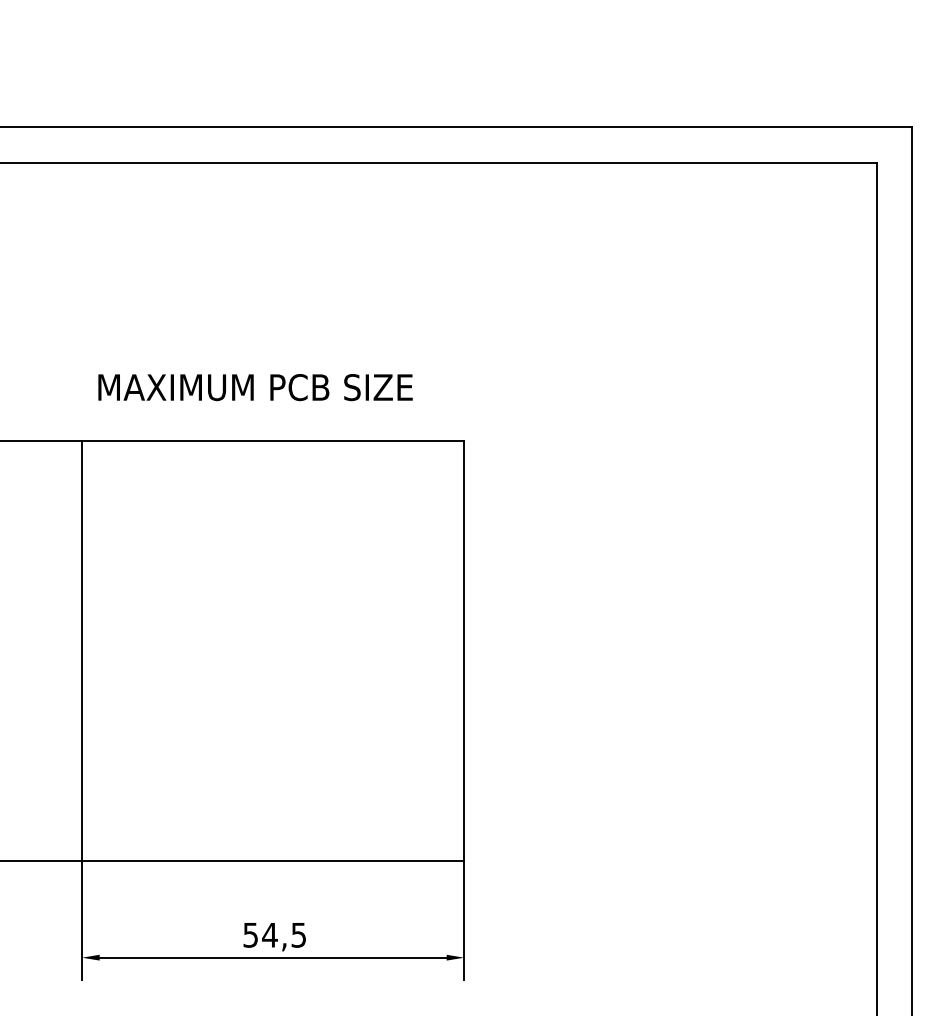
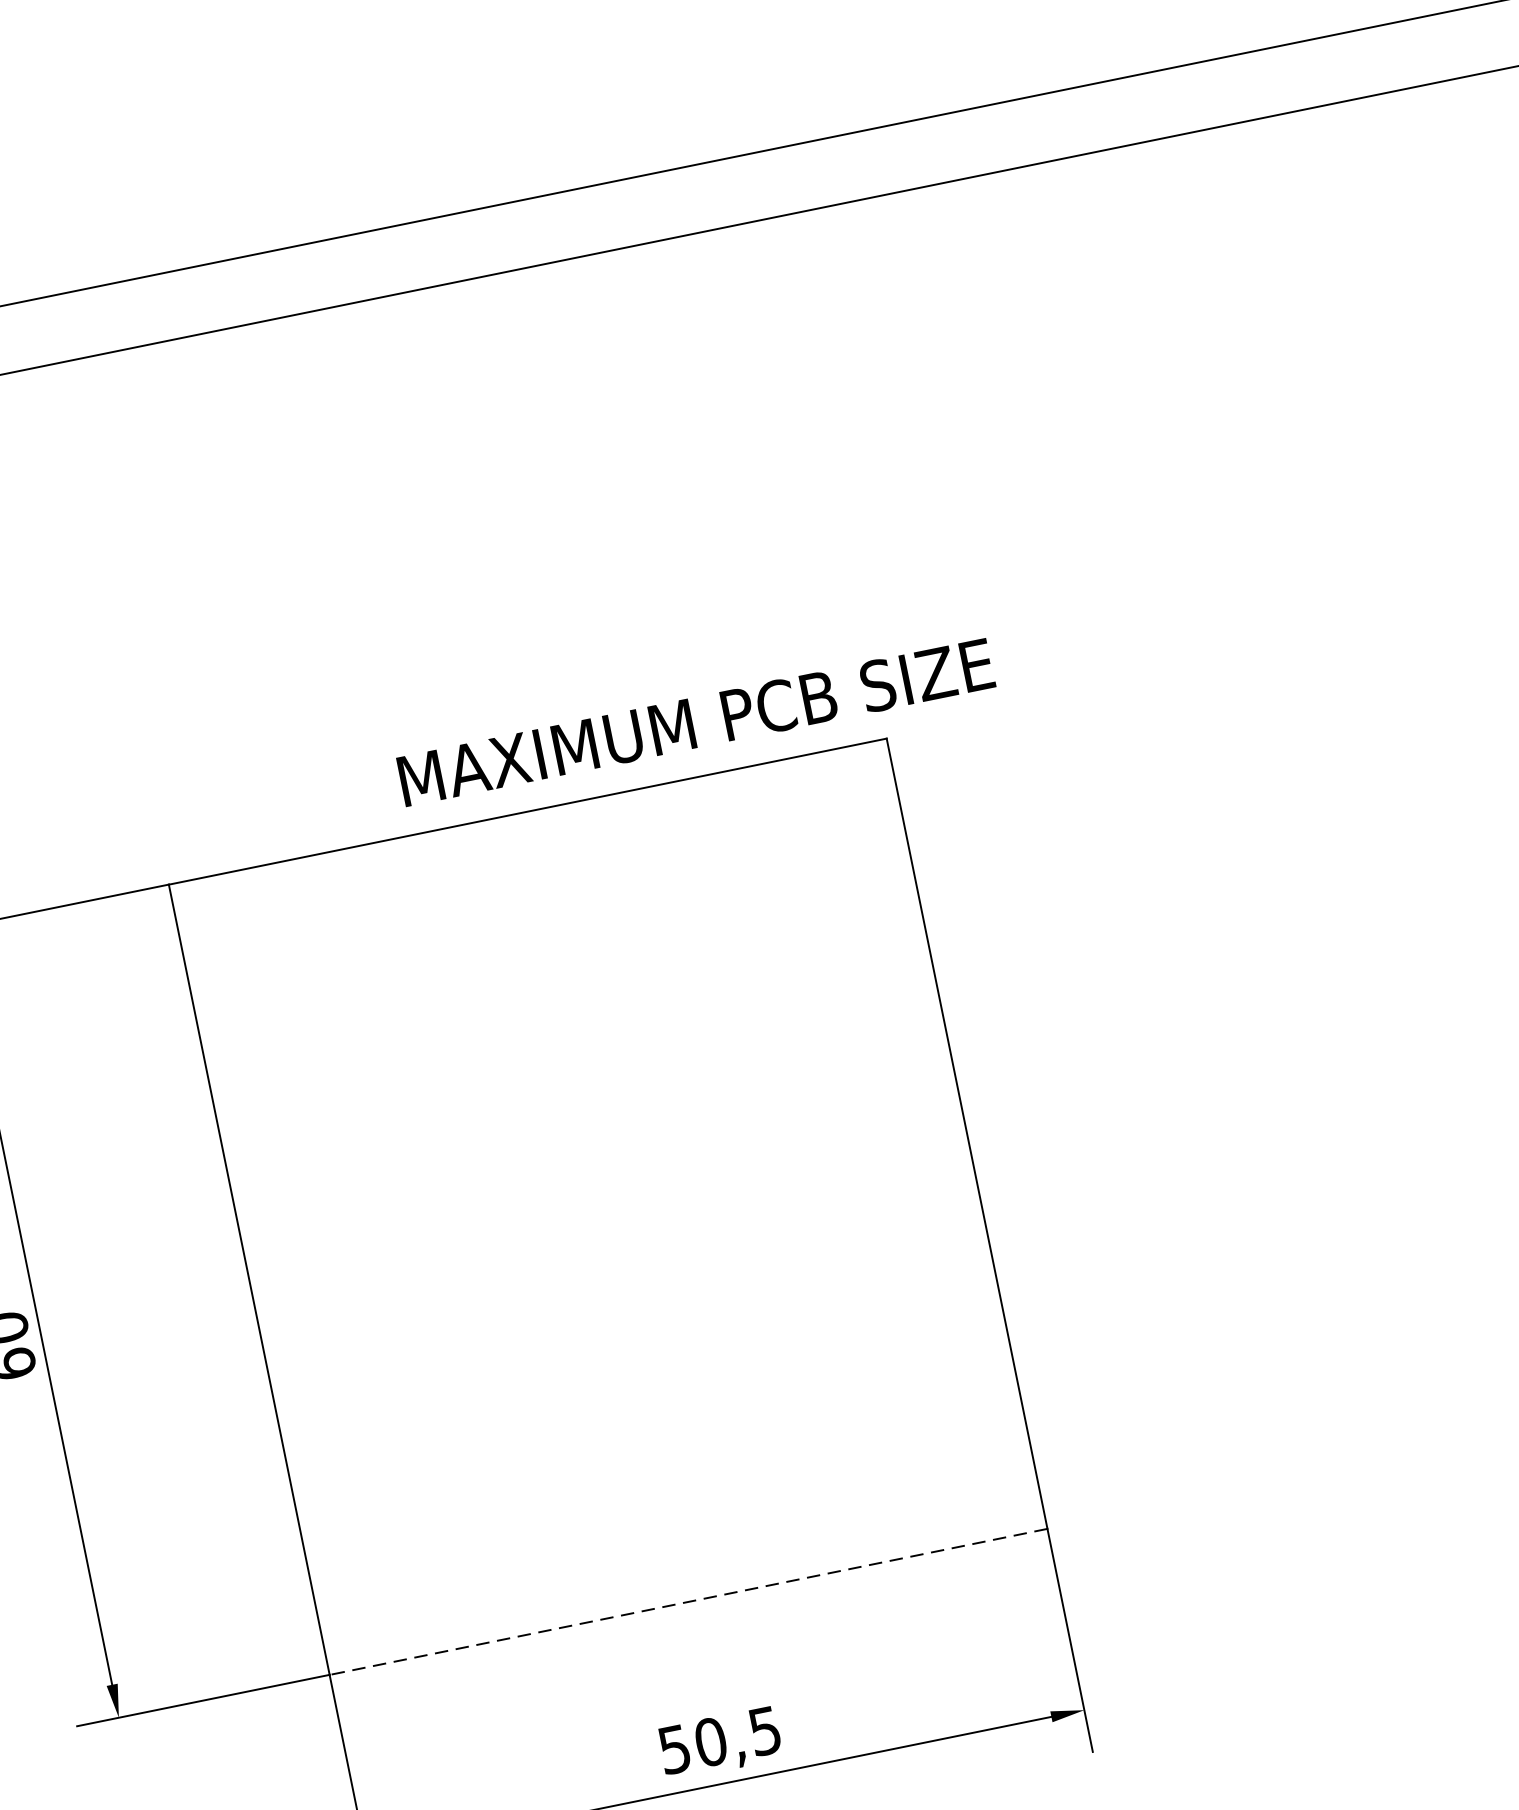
text: (255, 387) -> (696, 722), moved
line: (272, 861) -> (687, 1602), solid -> dashed
text: (269, 934) -> (709, 1741), 54,5 -> 50,5

